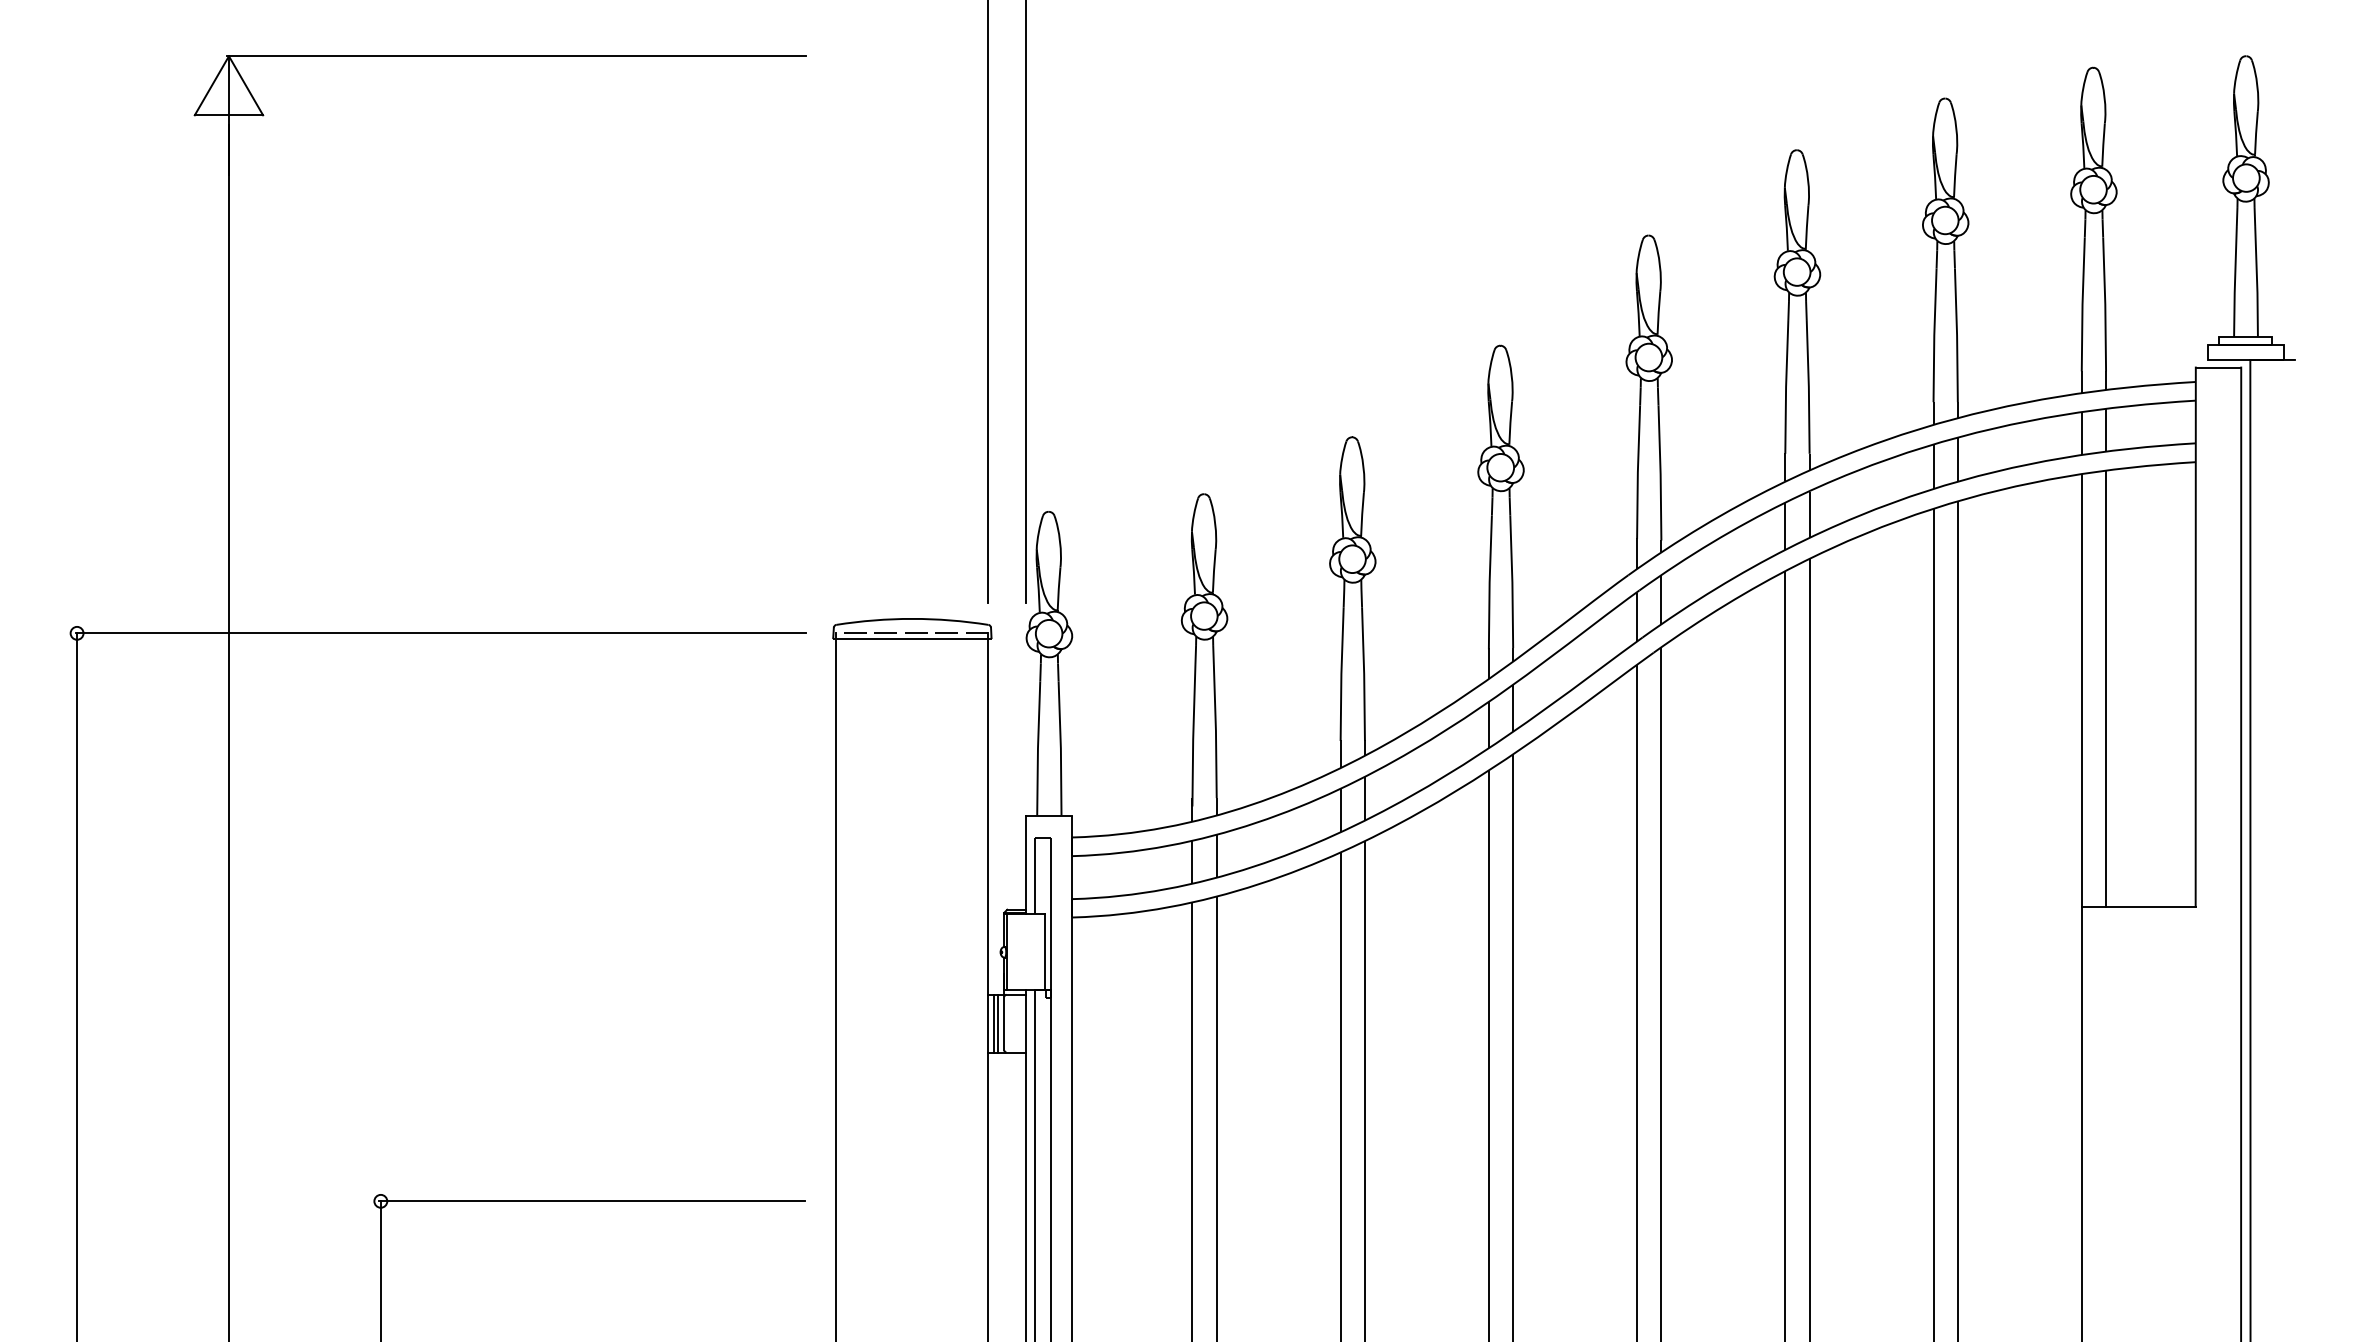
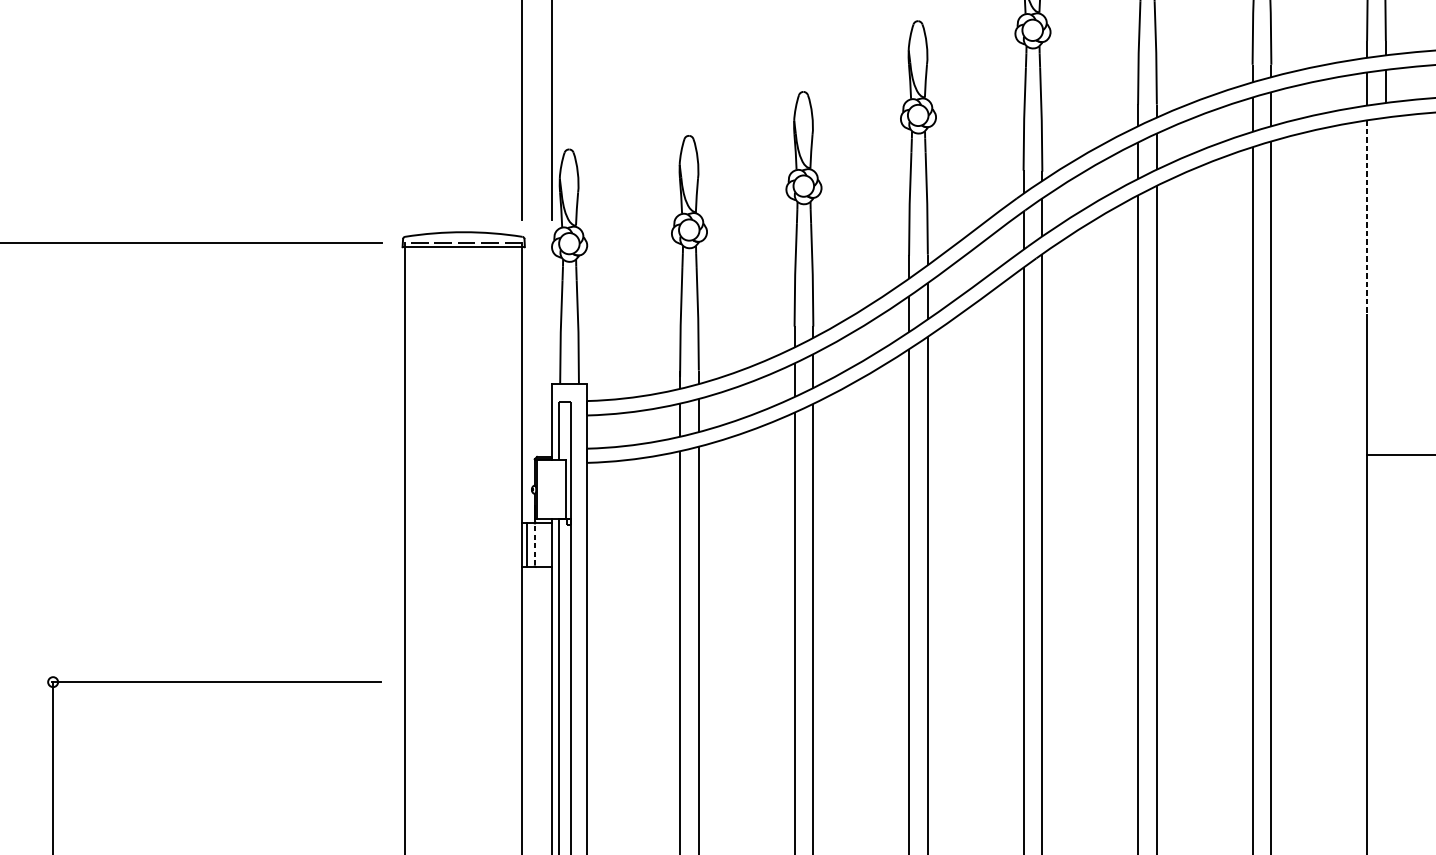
line: (2081, 599) -> (1366, 217), solid -> dashed
line: (2106, 688) -> (1386, 285), removed
line: (998, 1023) -> (530, 544), removed
line: (1004, 1023) -> (534, 544), solid -> dashed

